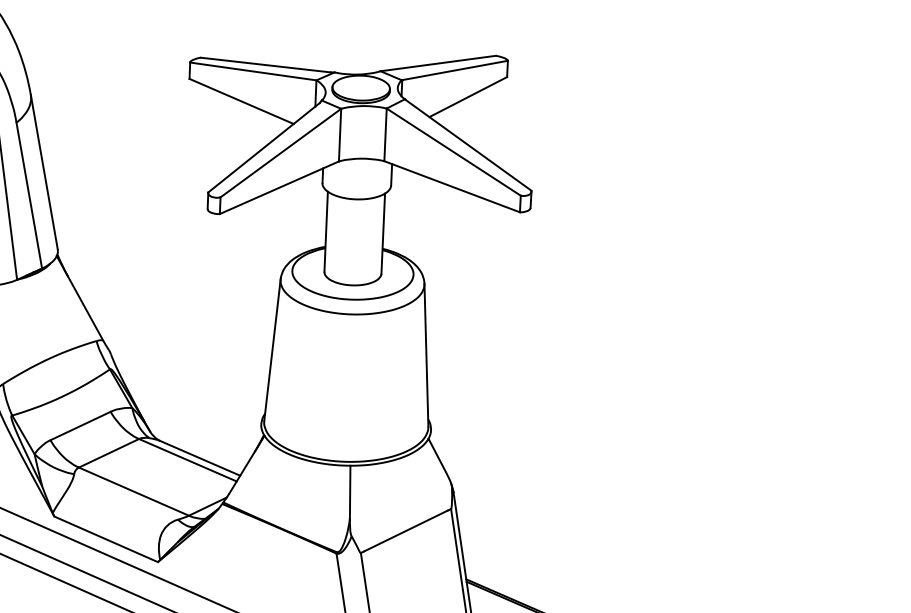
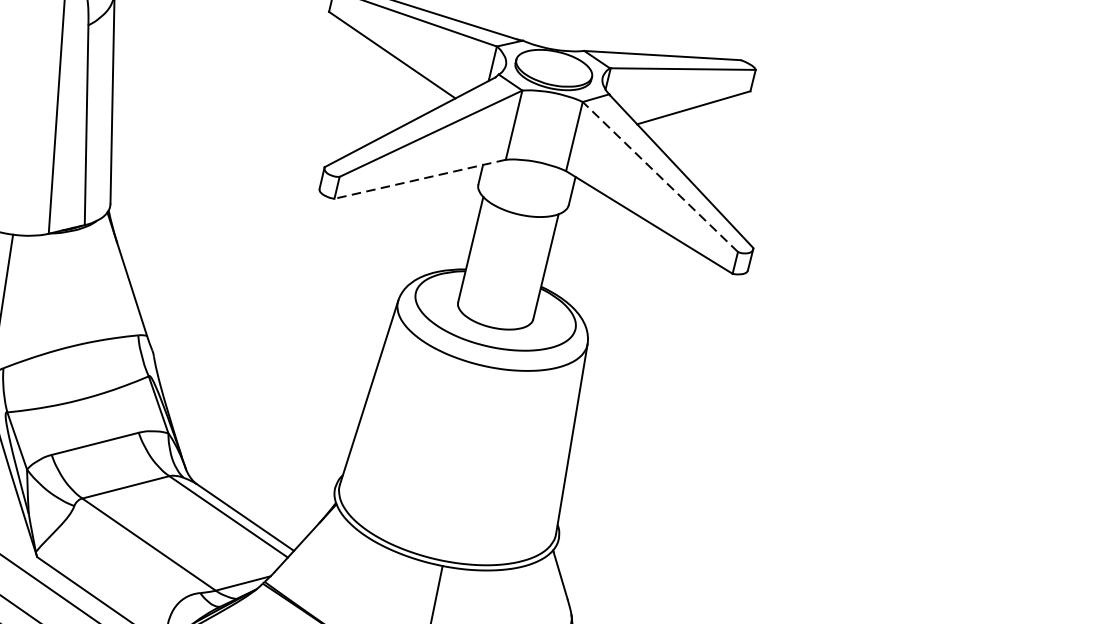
line: (453, 152) -> (659, 177), solid -> dashed
line: (278, 187) -> (418, 178), solid -> dashed

